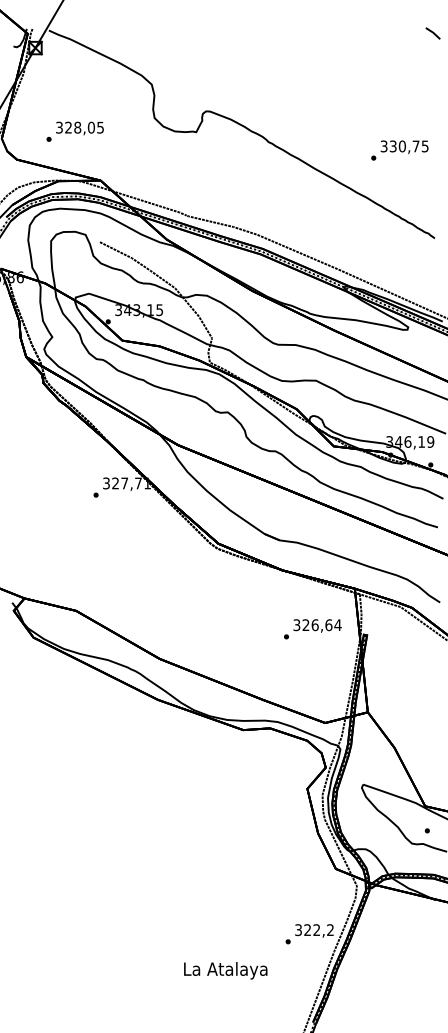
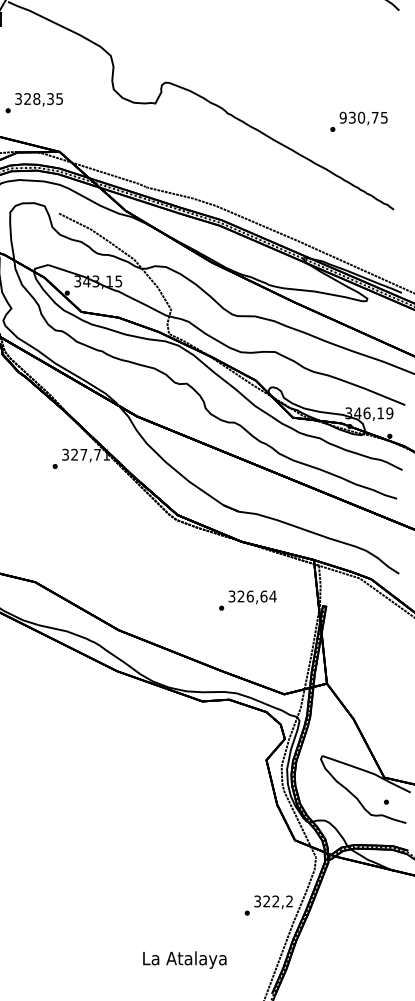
text: (90, 127) -> (49, 98), 328,05 -> 328,35
text: (383, 146) -> (342, 117), 330,75 -> 930,75
text: (312, 629) -> (247, 600), moved
text: (225, 970) -> (184, 959), moved

